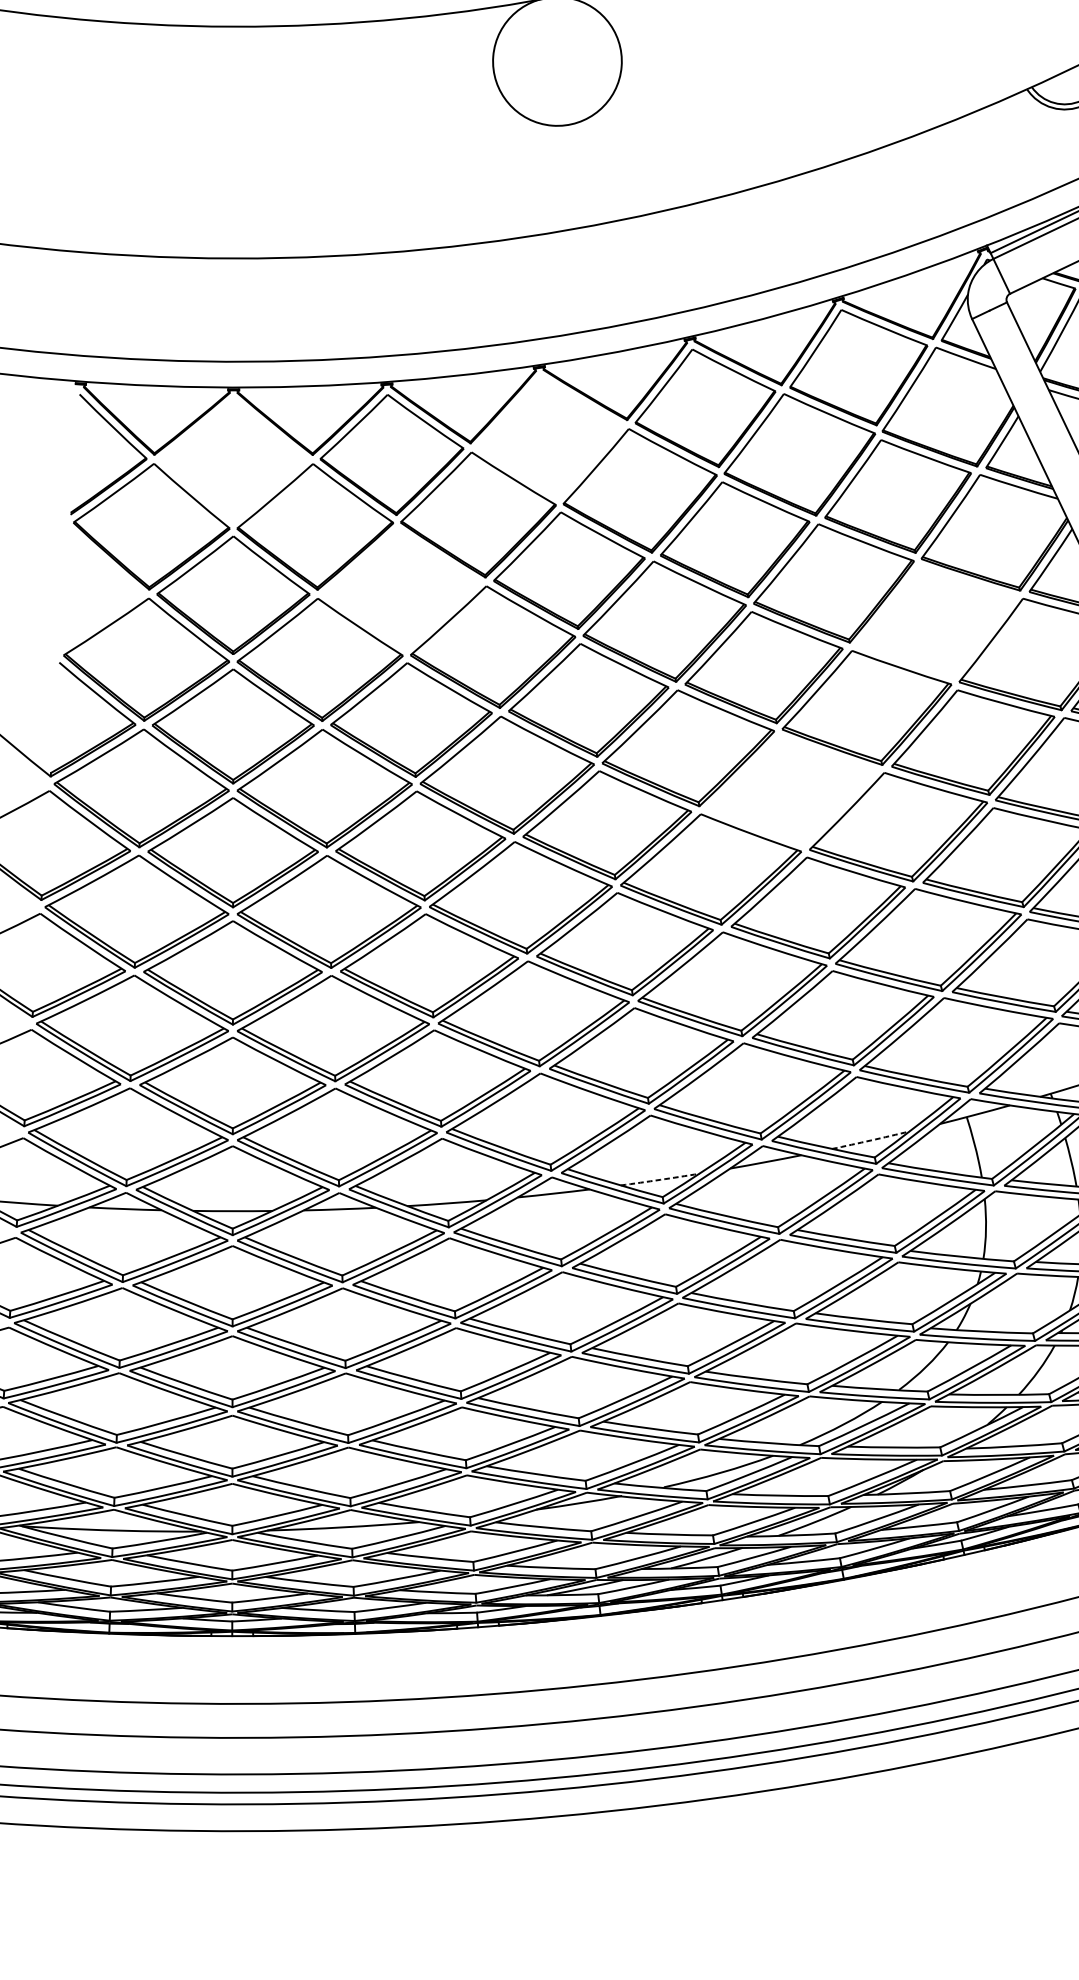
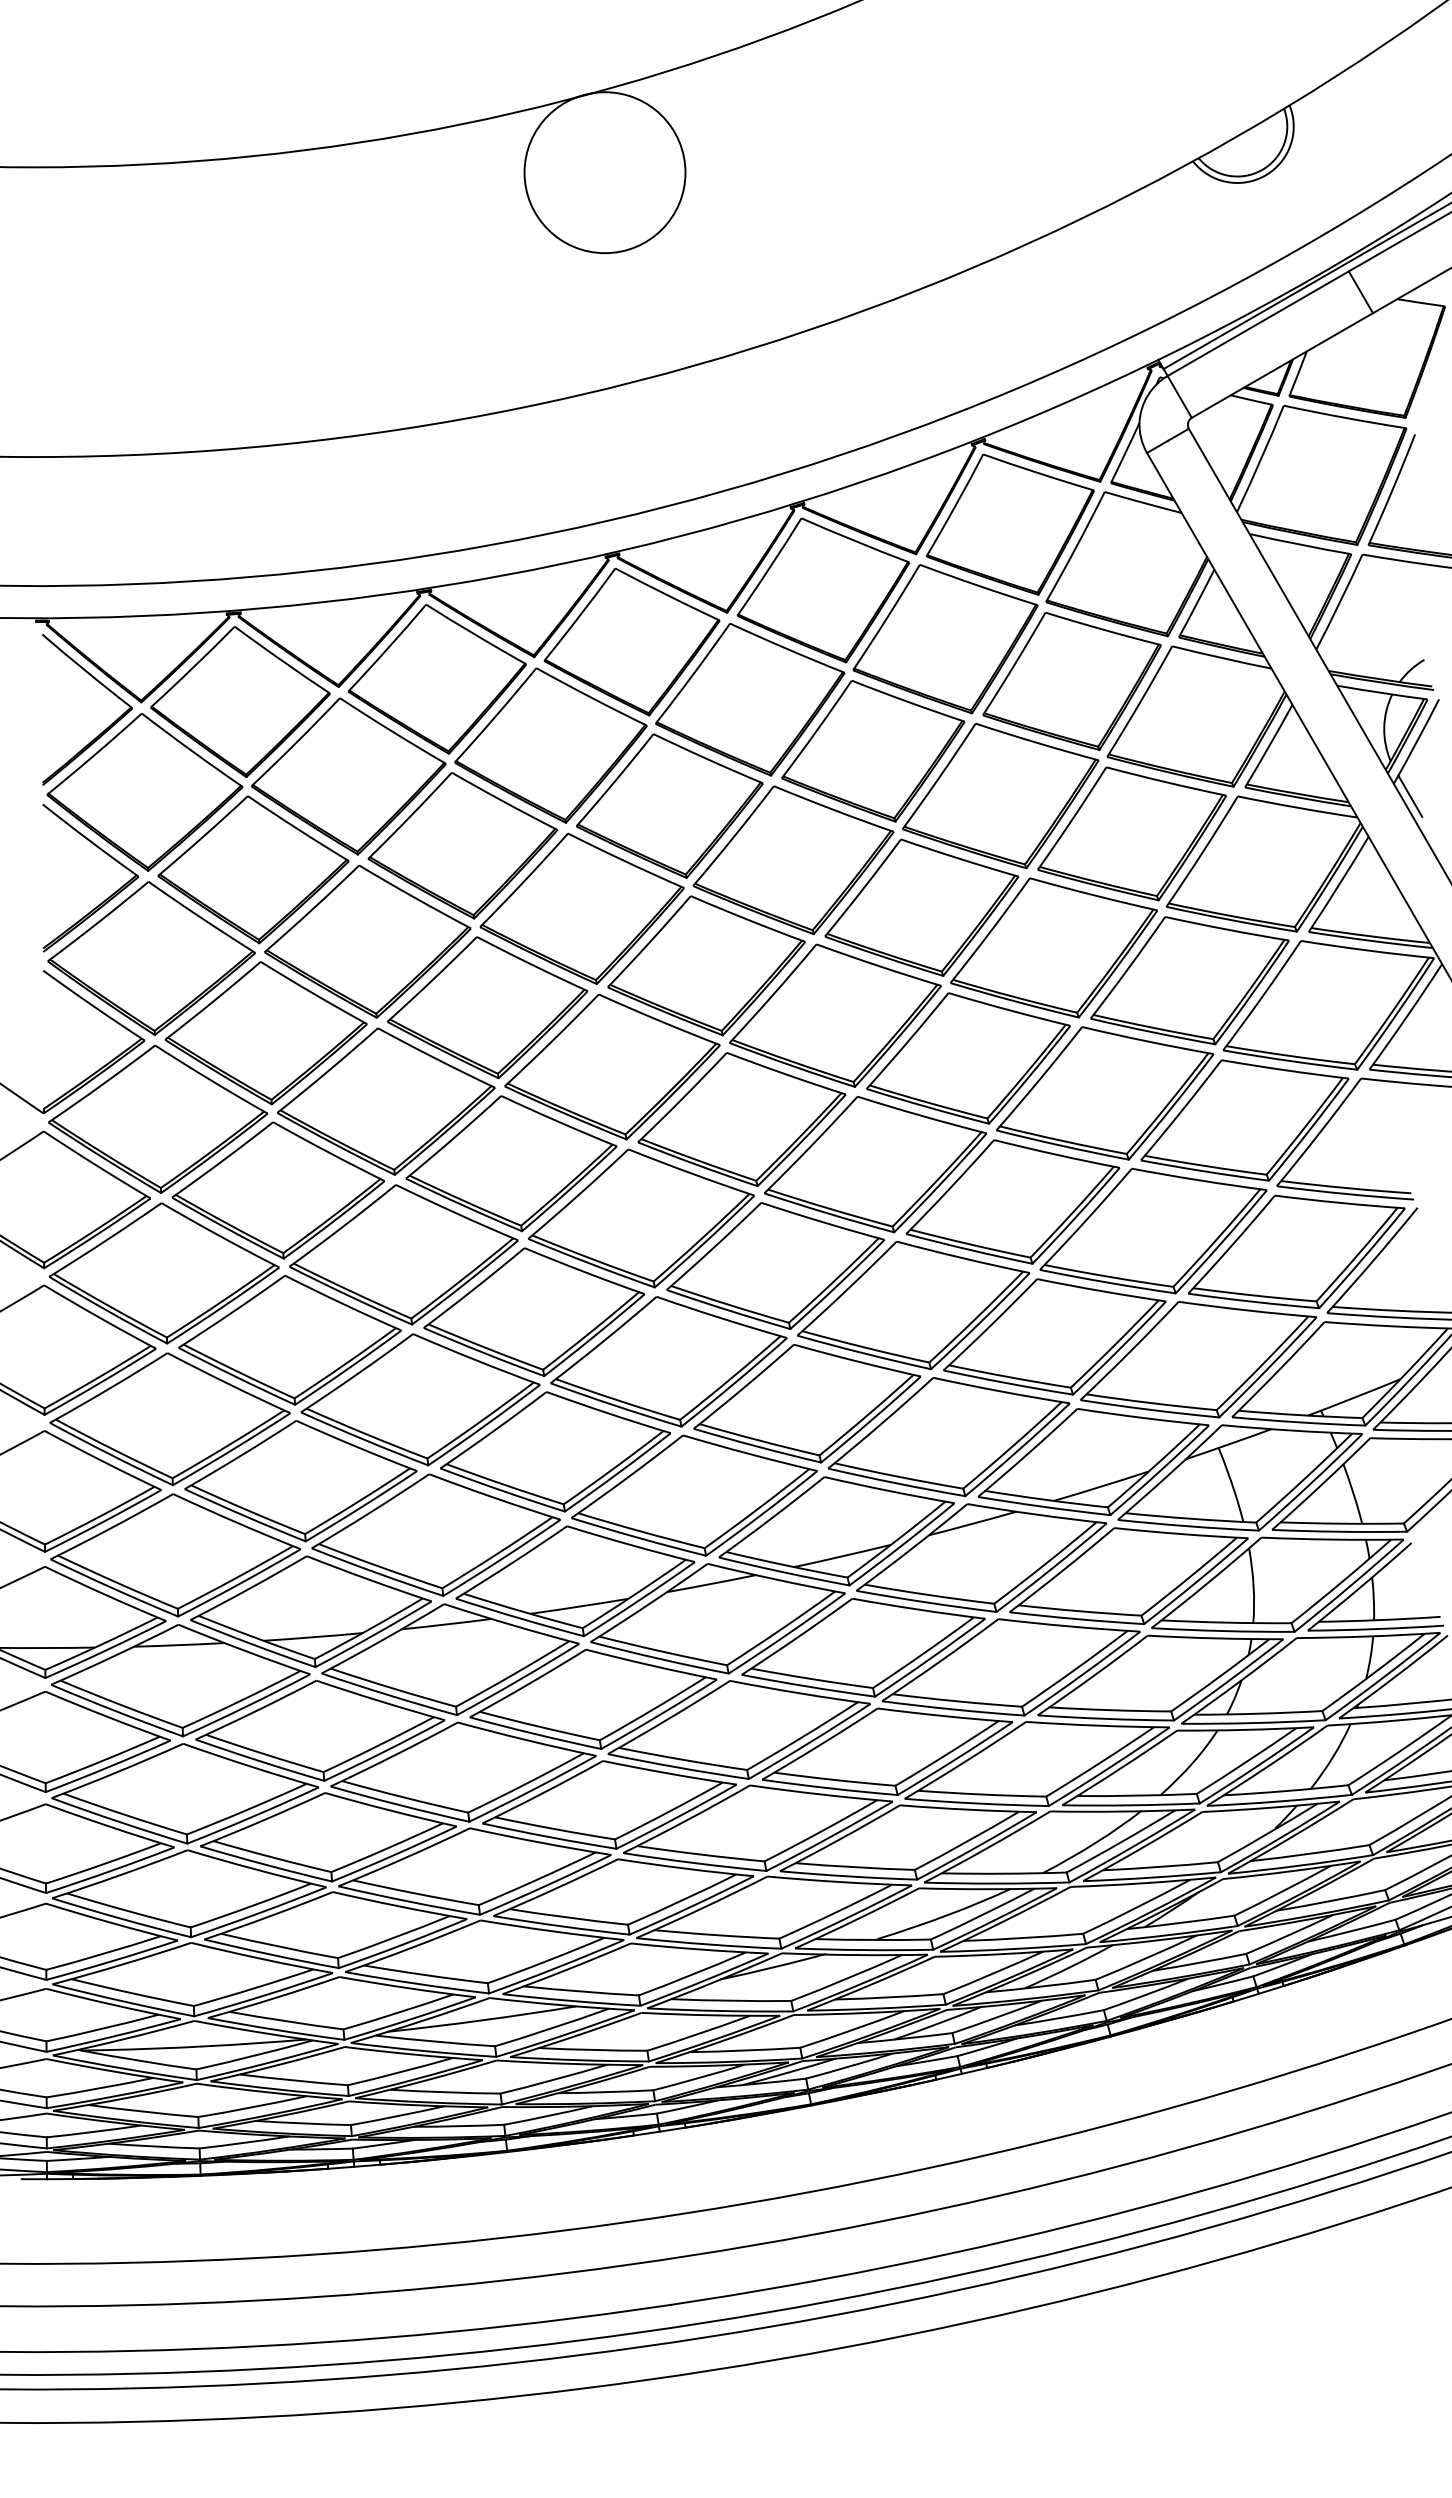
part: (549, 437) -> (631, 642), added
part: (233, 460) -> (240, 701), added
part: (401, 589) -> (462, 845), added
part: (115, 608) -> (107, 897), added
part: (935, 621) -> (1131, 833), added
part: (791, 790) -> (968, 1058), added
arc: (870, 1140) -> (1101, 1486), dashed -> solid
arc: (660, 1180) -> (842, 1556), dashed -> solid

